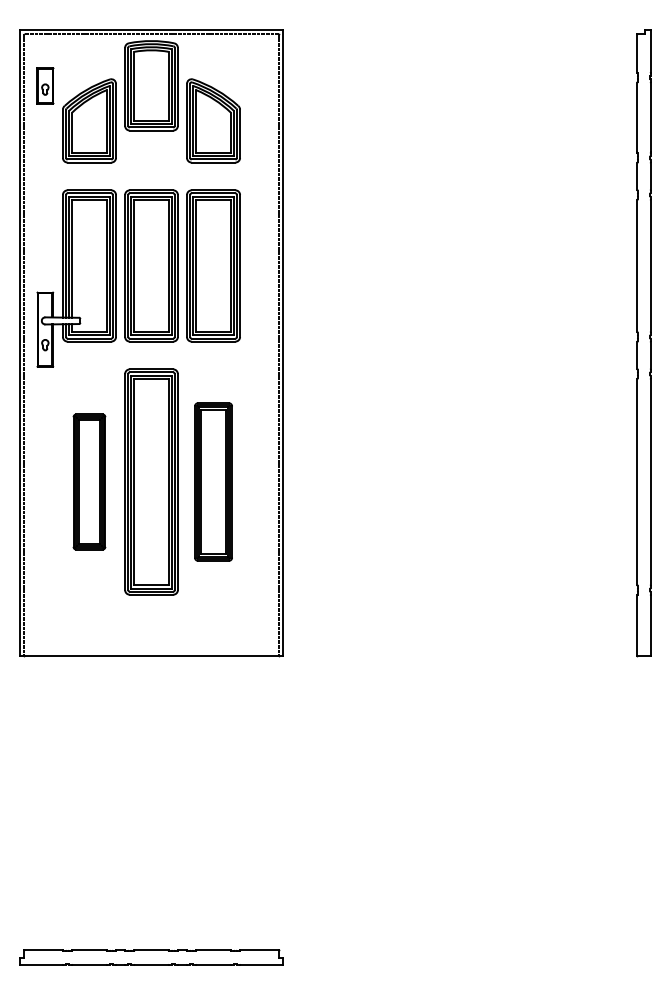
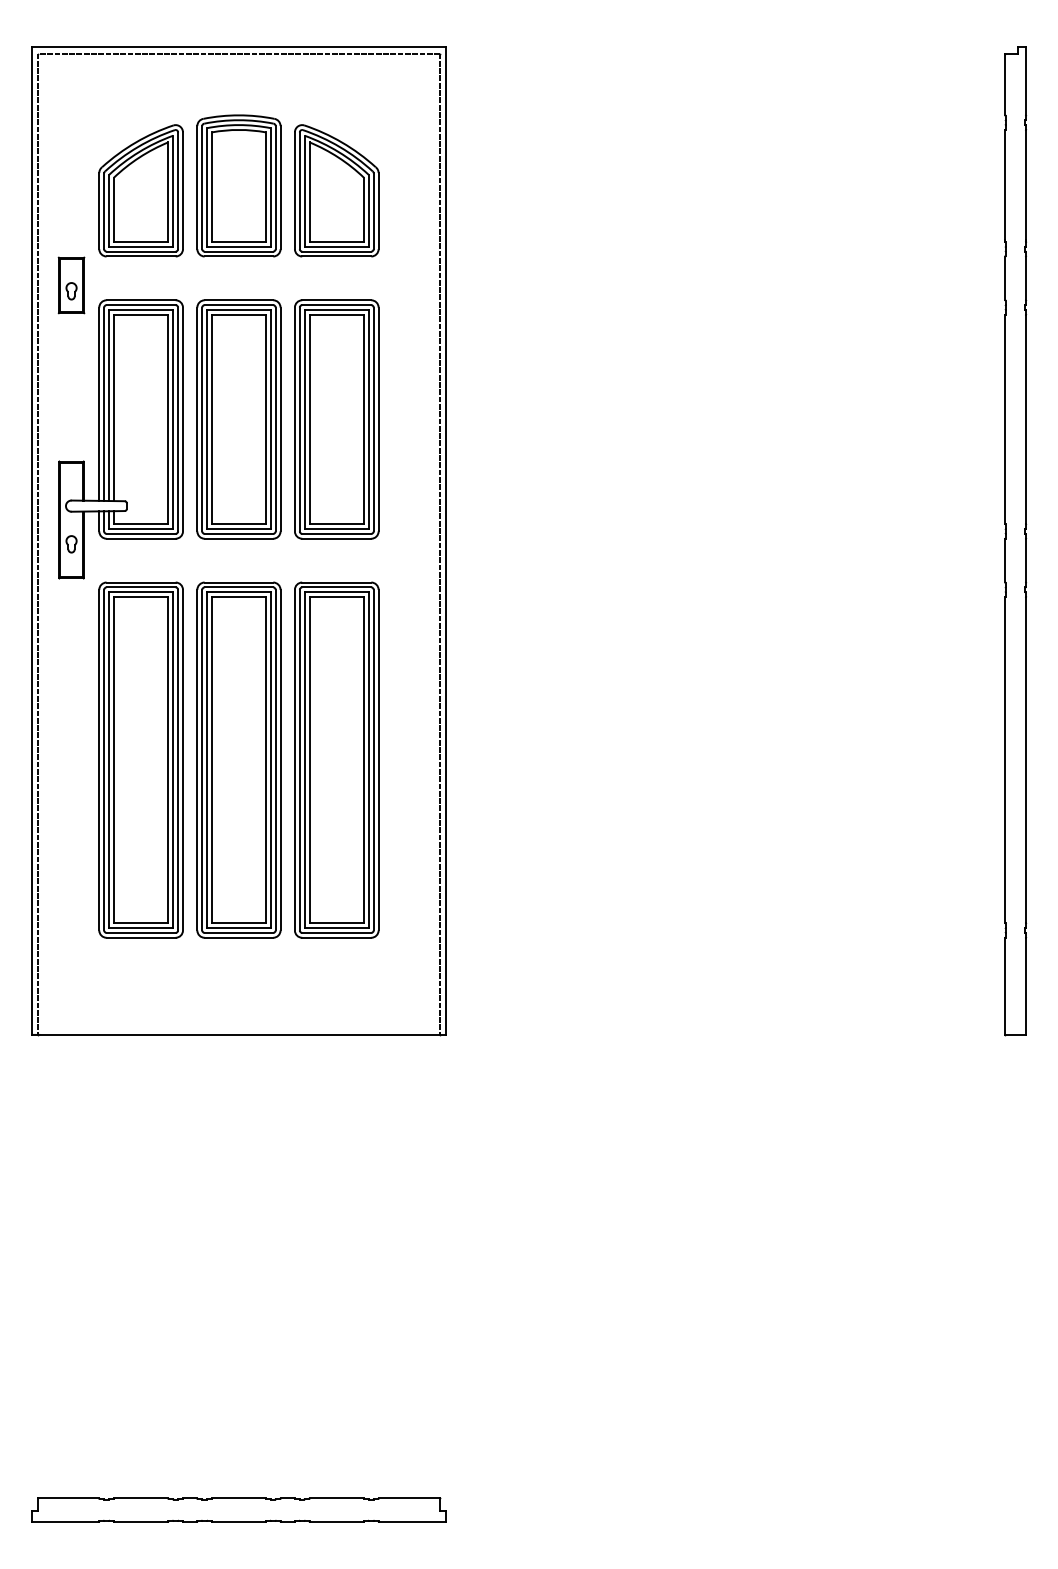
part: (45, 85) -> (71, 284), moved
part: (151, 85) -> (238, 185), moved
part: (89, 481) -> (141, 759), size x1.67
part: (213, 481) -> (336, 759), size x1.43

